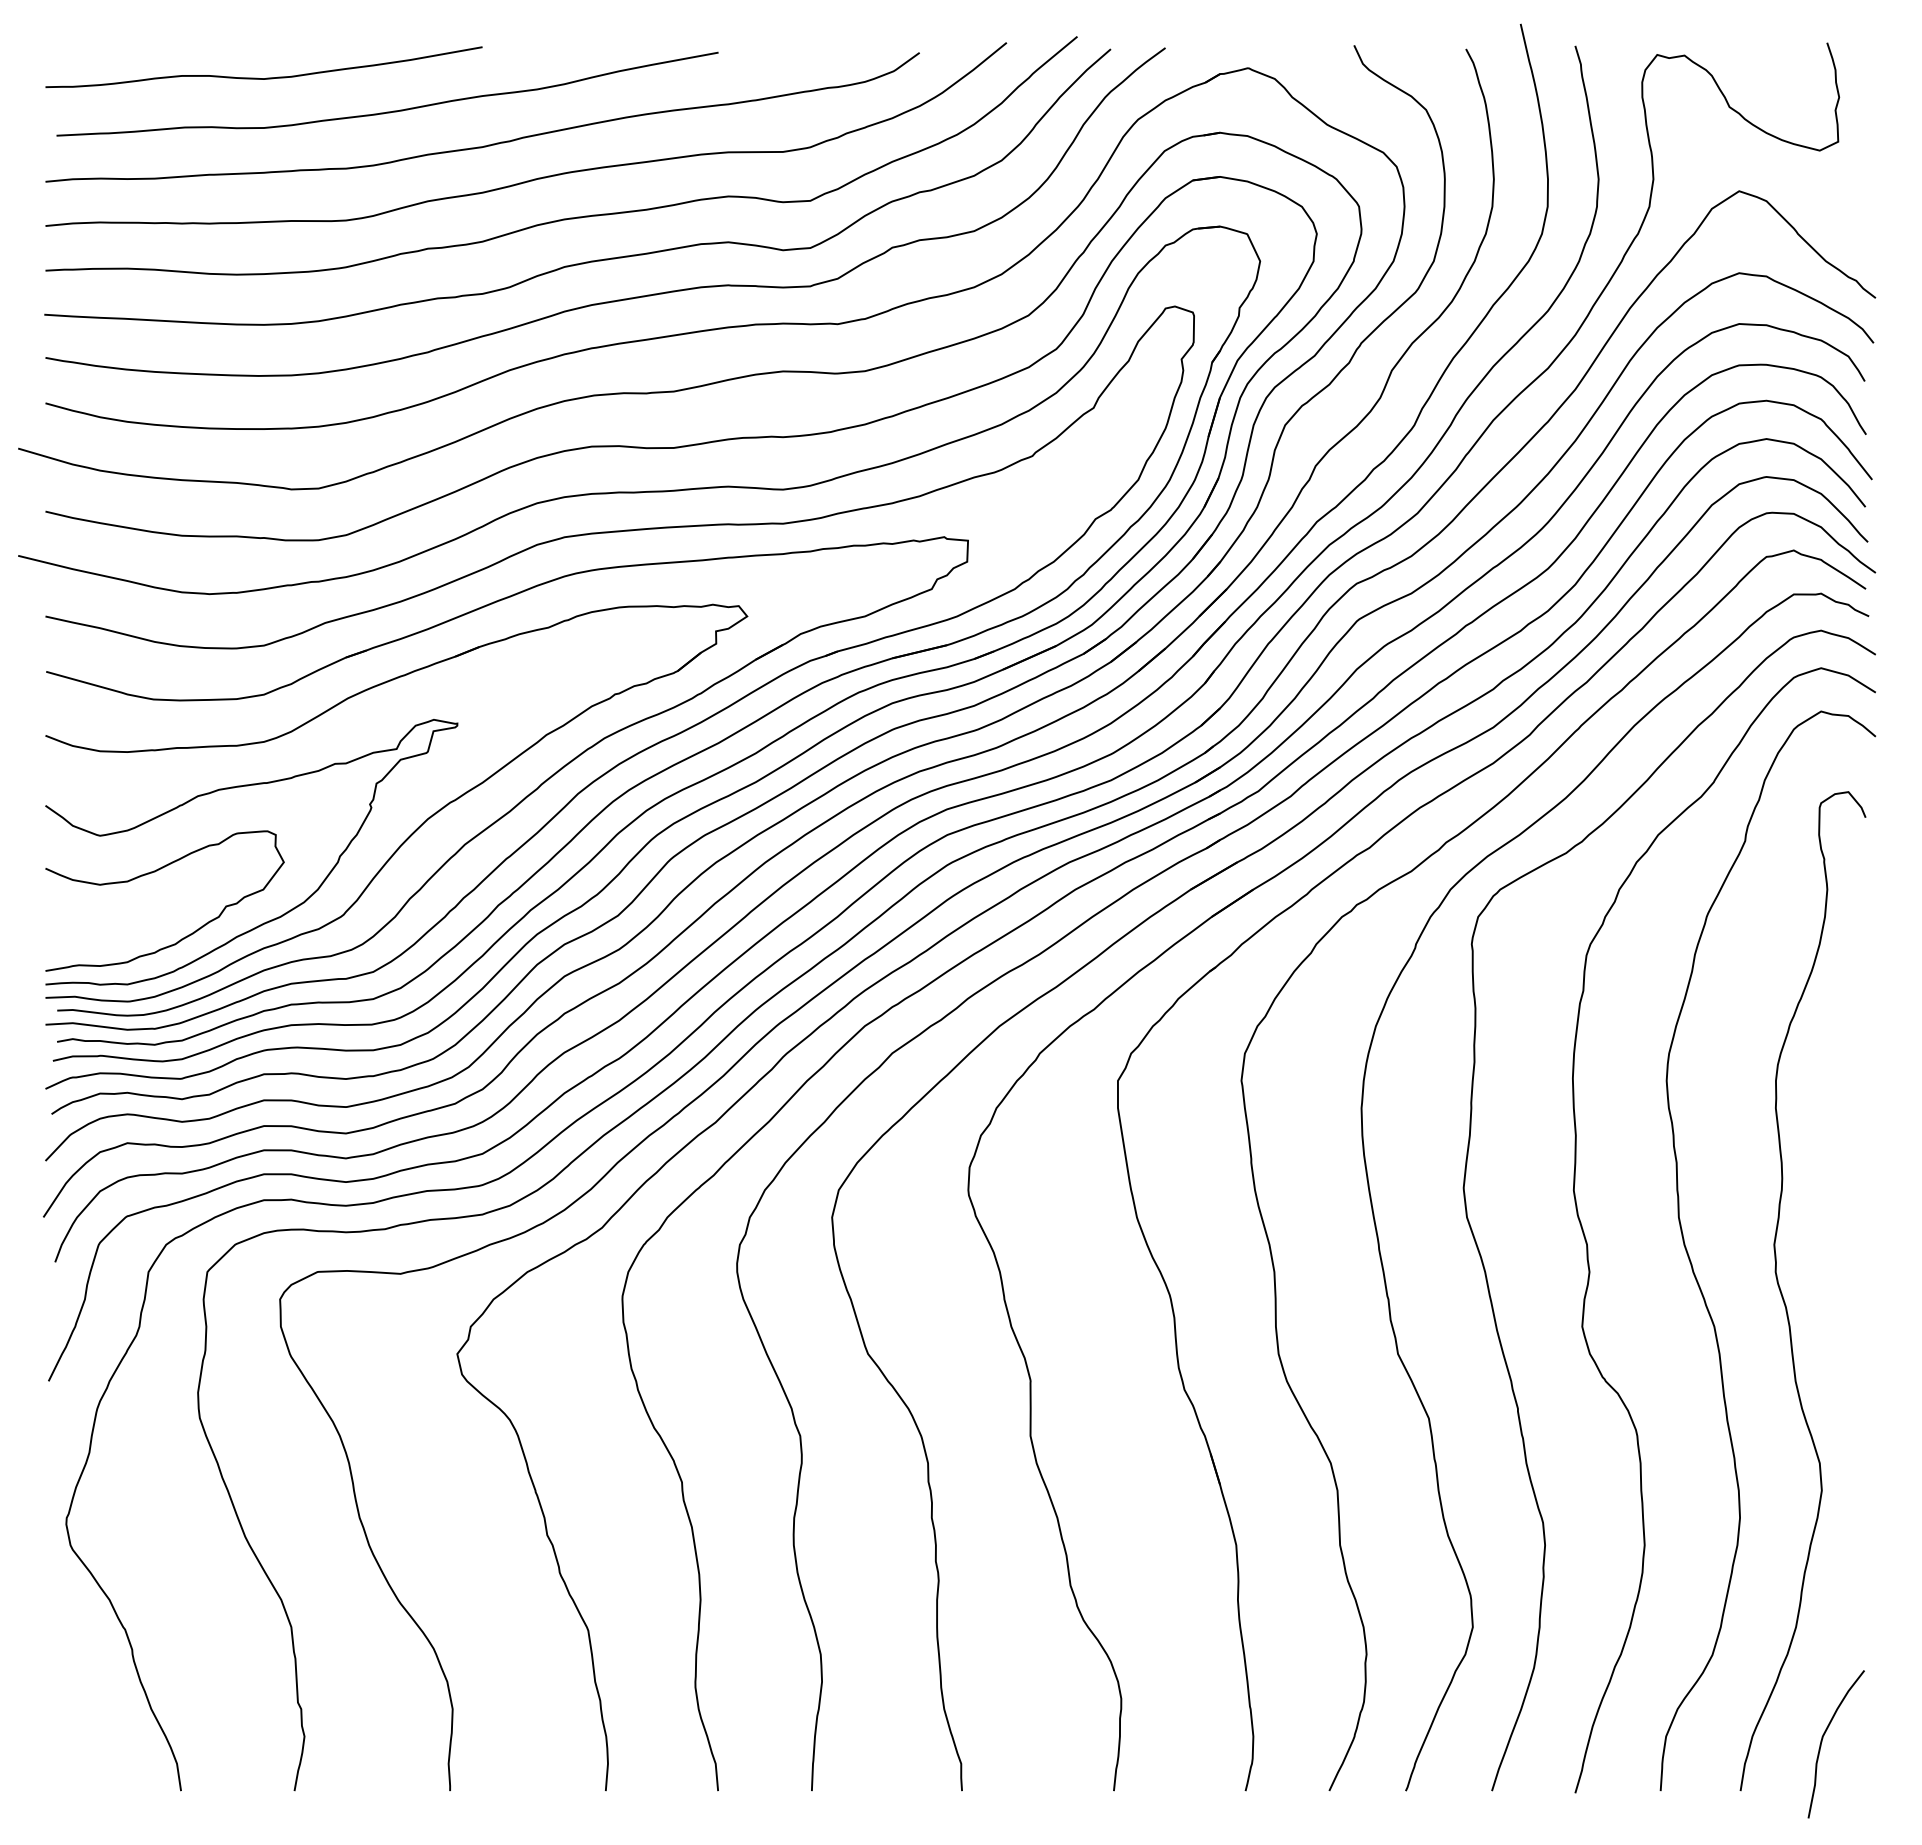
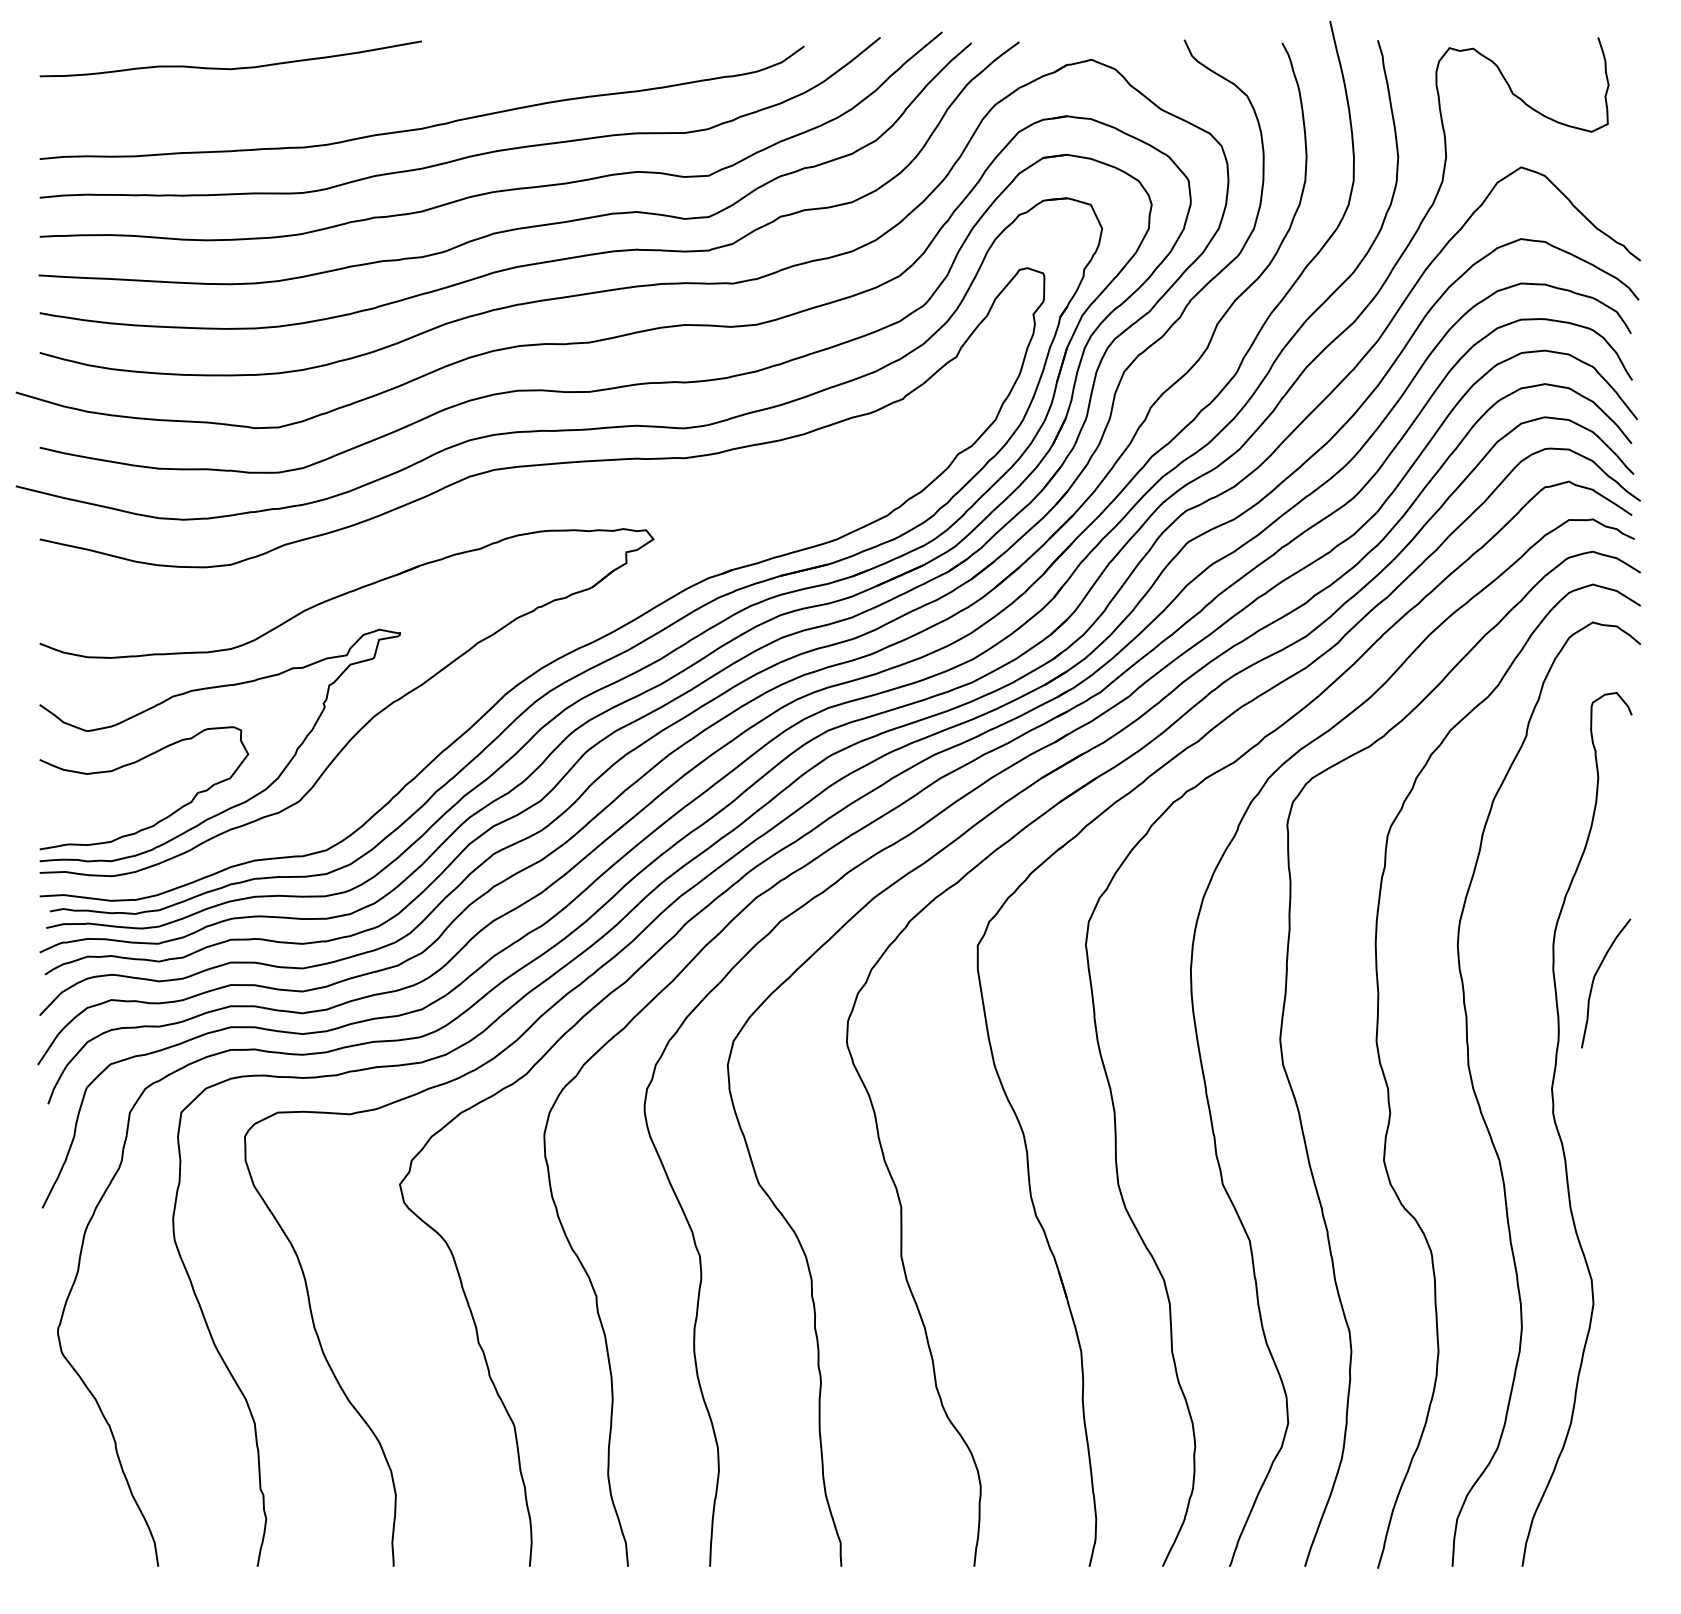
curve: (387, 111) -> (338, 97), removed
part: (526, 795) -> (460, 695), removed
curve: (1822, 1742) -> (1594, 981), moved

